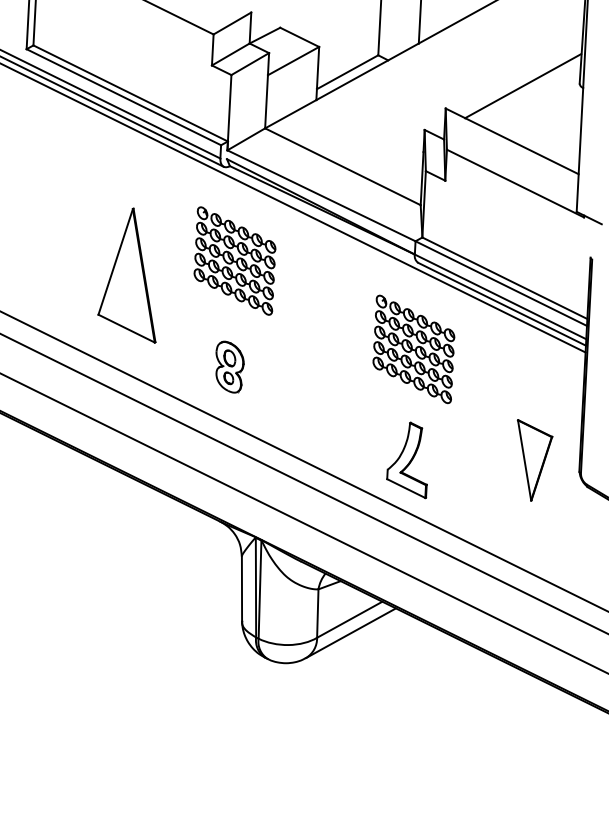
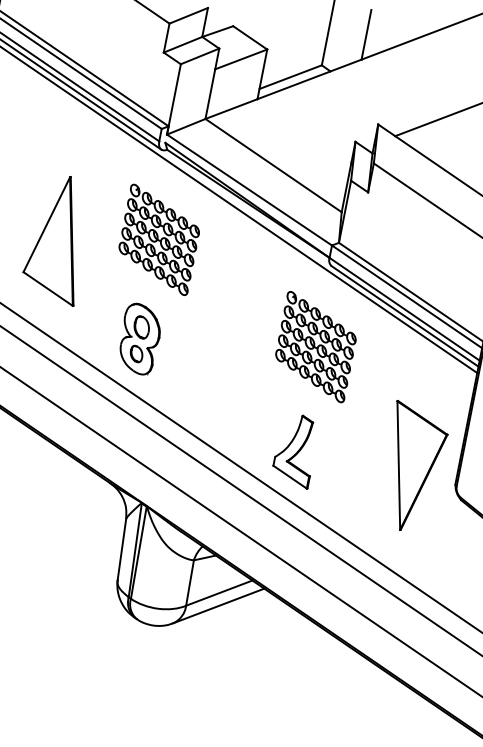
part: (229, 366) -> (139, 338), size x1.43
part: (534, 460) -> (414, 467), size x1.67

